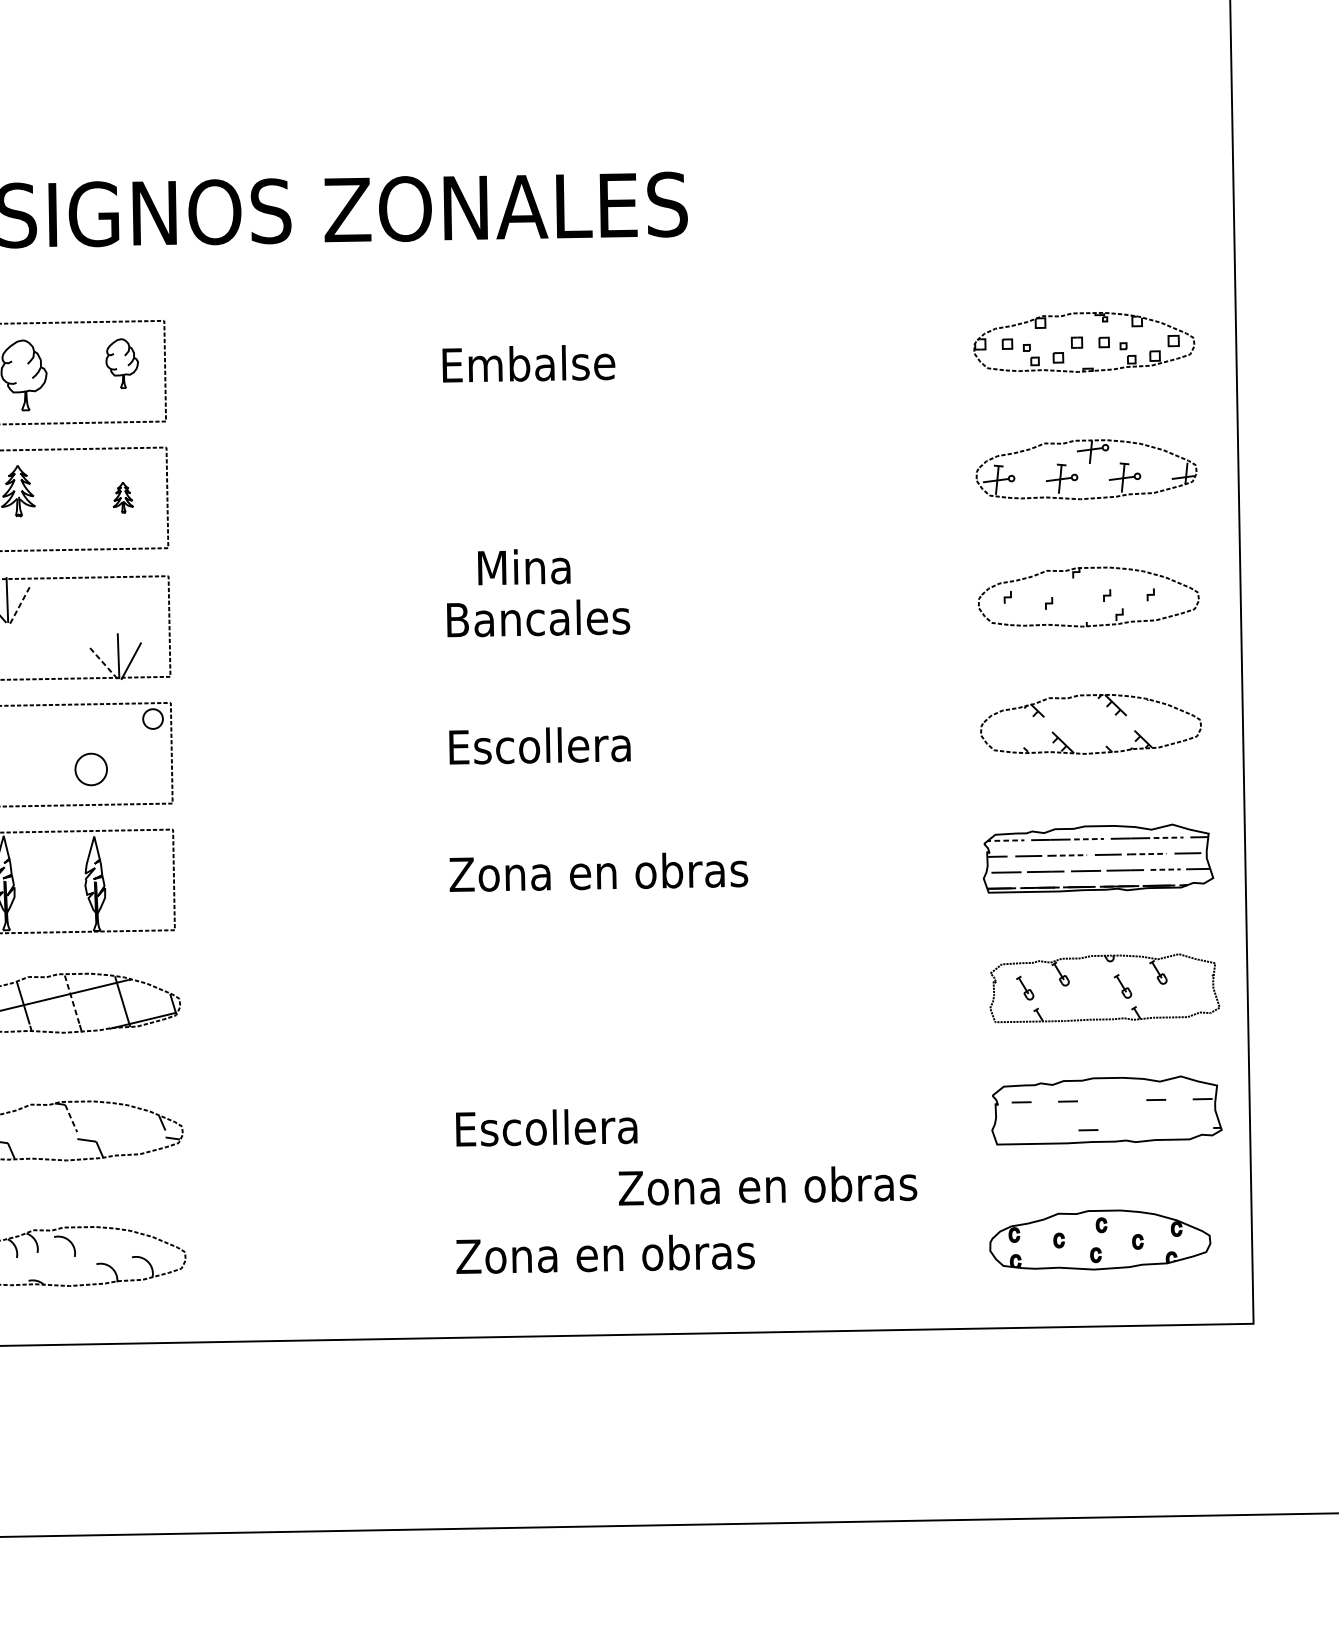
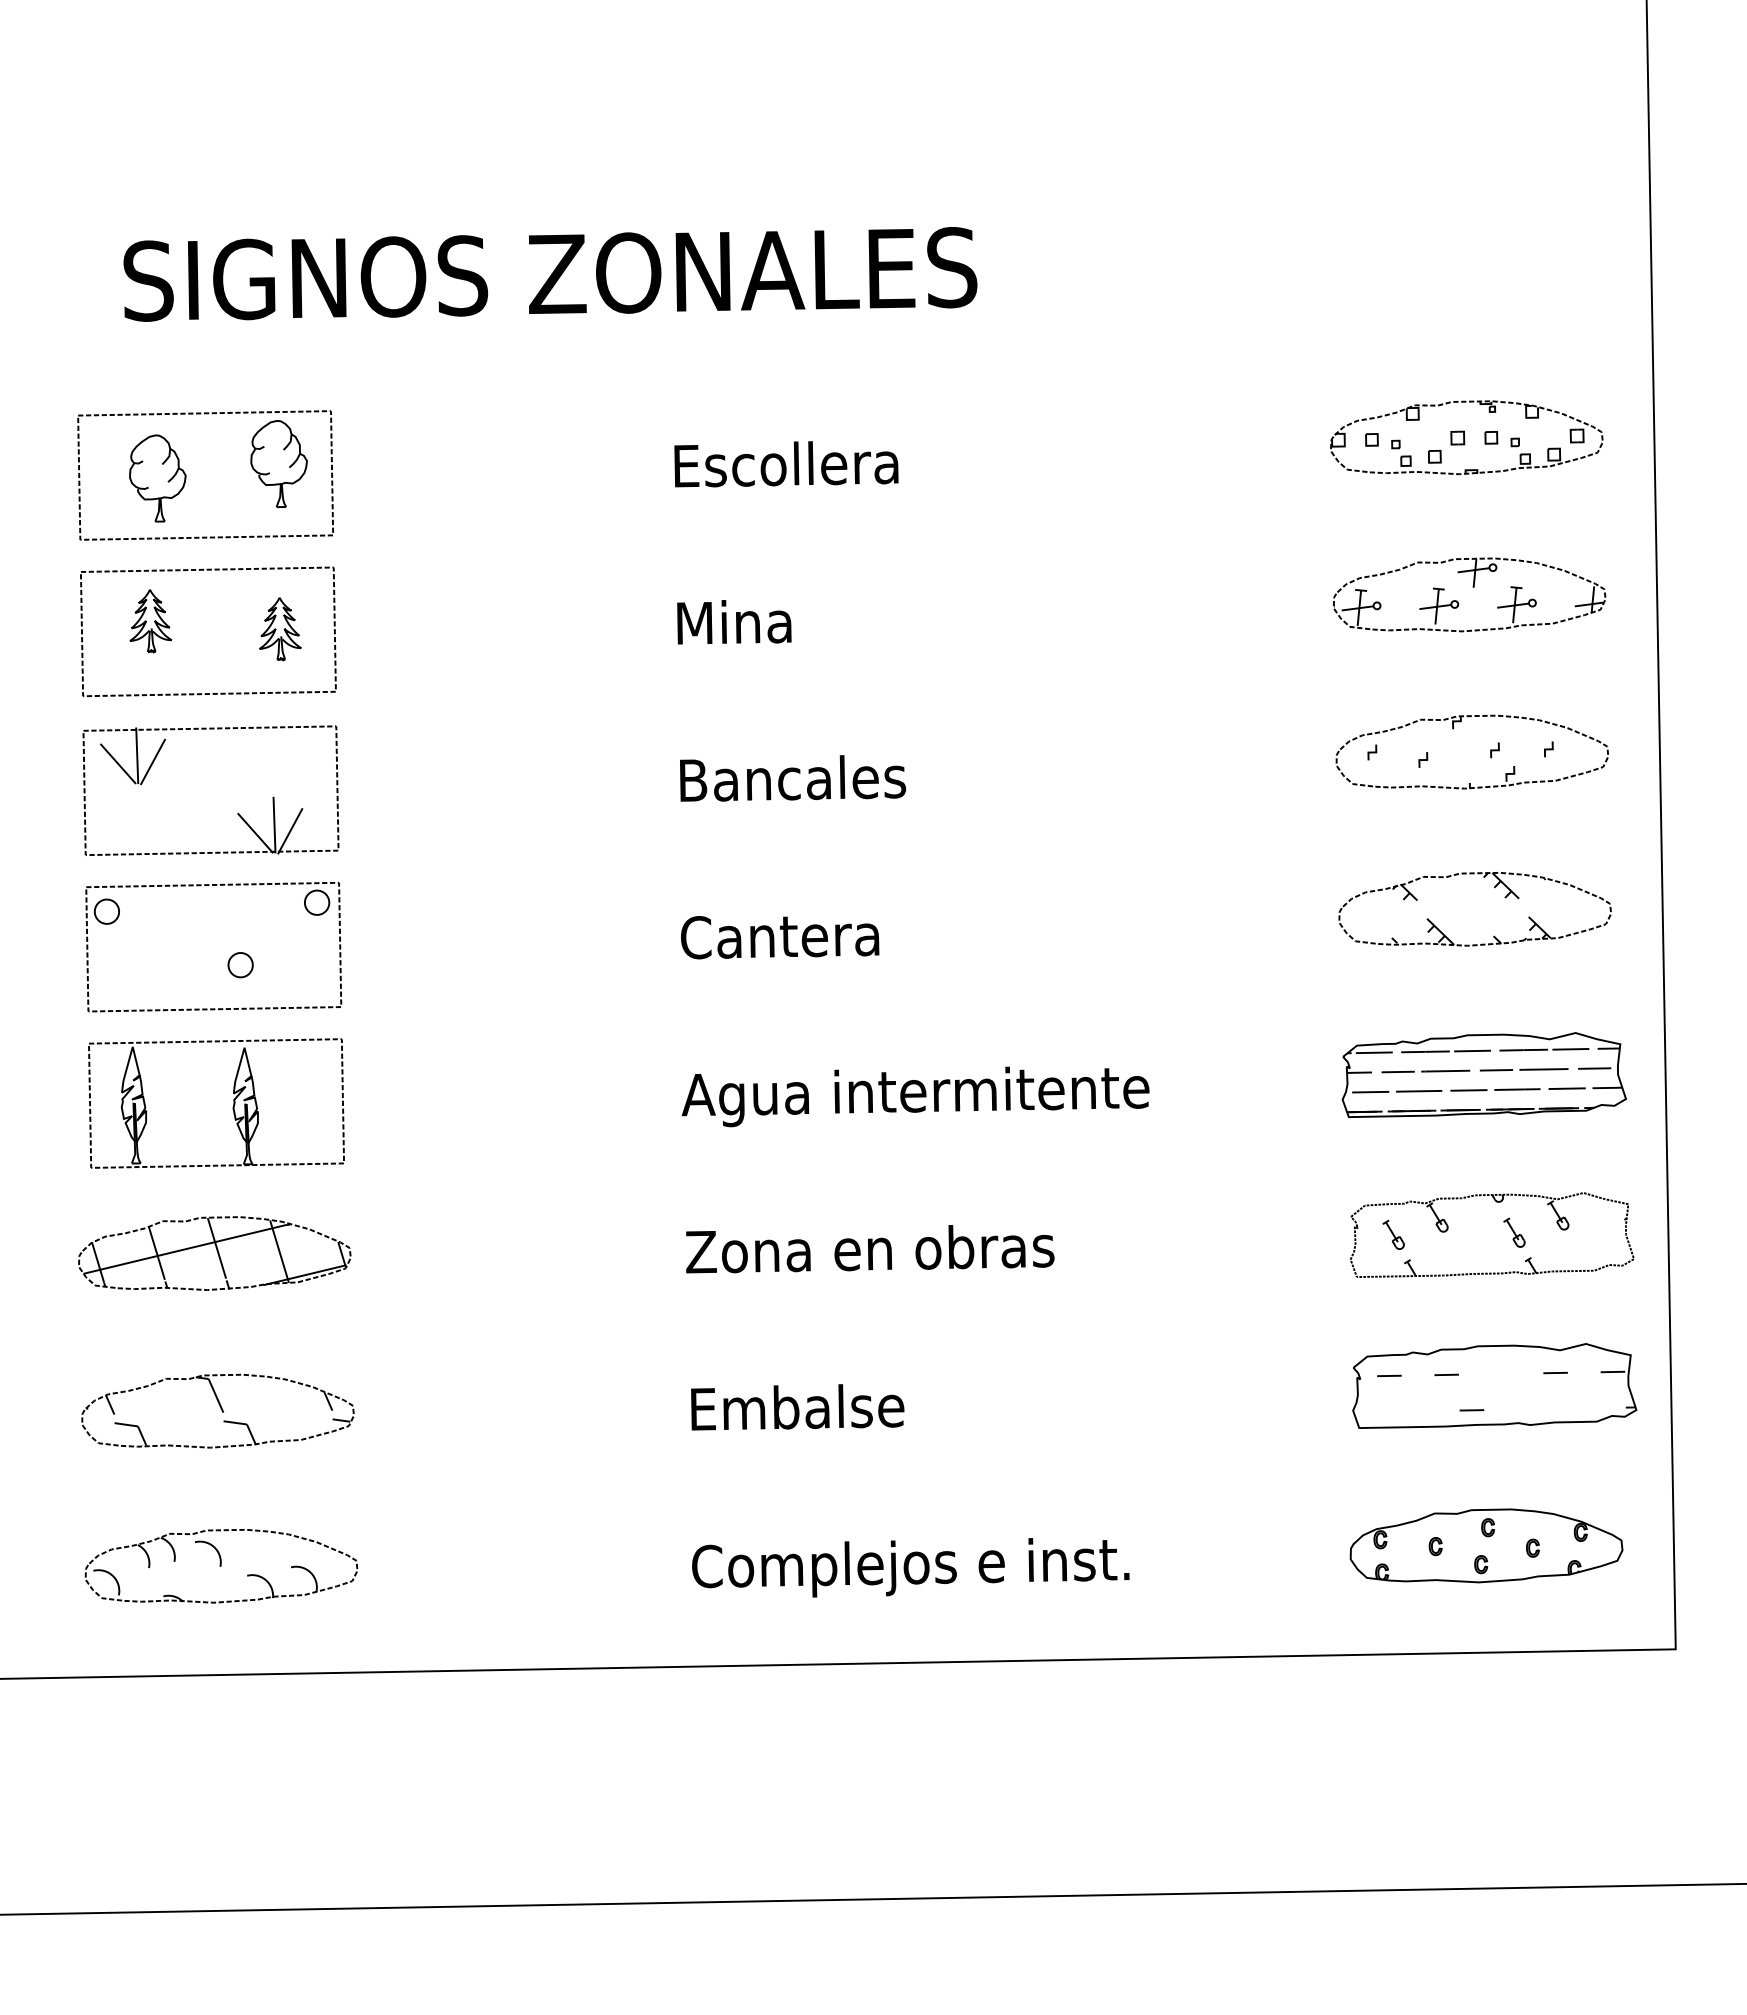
part: (121, 363) -> (278, 463), size x1.43
text: (545, 364) -> (801, 464), Embalse -> Escollera
part: (123, 497) -> (280, 629), size x1.67
text: (524, 567) -> (734, 622), moved
line: (20, 604) -> (153, 761), dashed -> solid
line: (103, 662) -> (255, 833), dashed -> solid
text: (538, 745) -> (793, 935), Escollera -> Cantera
part: (91, 769) -> (240, 965), size x0.62
line: (1169, 837) -> (1571, 1049), dashed -> solid
line: (1089, 839) -> (1473, 1051), dashed -> solid
line: (1009, 840) -> (1374, 1052), dashed -> solid
line: (1148, 854) -> (1546, 1069), dashed -> solid
line: (1069, 855) -> (1448, 1071), dashed -> solid
line: (1165, 869) -> (1567, 1088), dashed -> solid
text: (637, 876) -> (915, 1096), Zona en obras -> Agua intermitente
line: (71, 999) -> (216, 1248), dashed -> solid
line: (71, 1119) -> (216, 1396), dashed -> solid
text: (559, 1127) -> (818, 1407), Escollera -> Embalse
text: (768, 1186) -> (870, 1249), moved
text: (633, 1257) -> (910, 1567), Zona en obras -> Complejos e inst.

